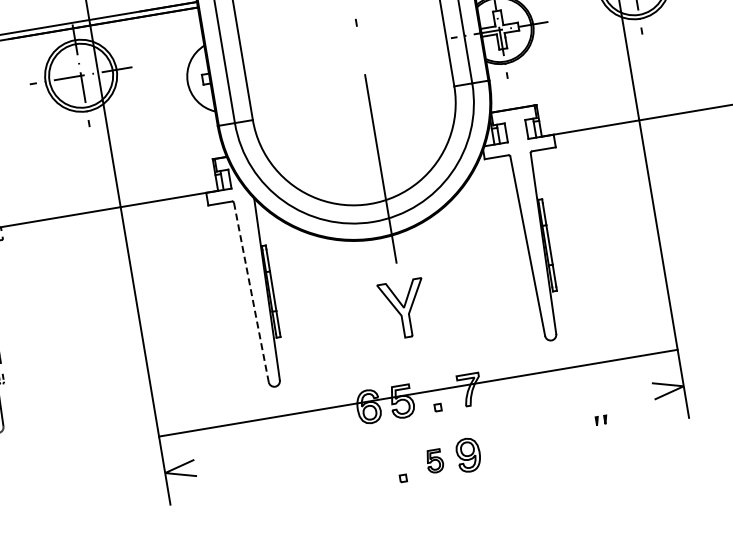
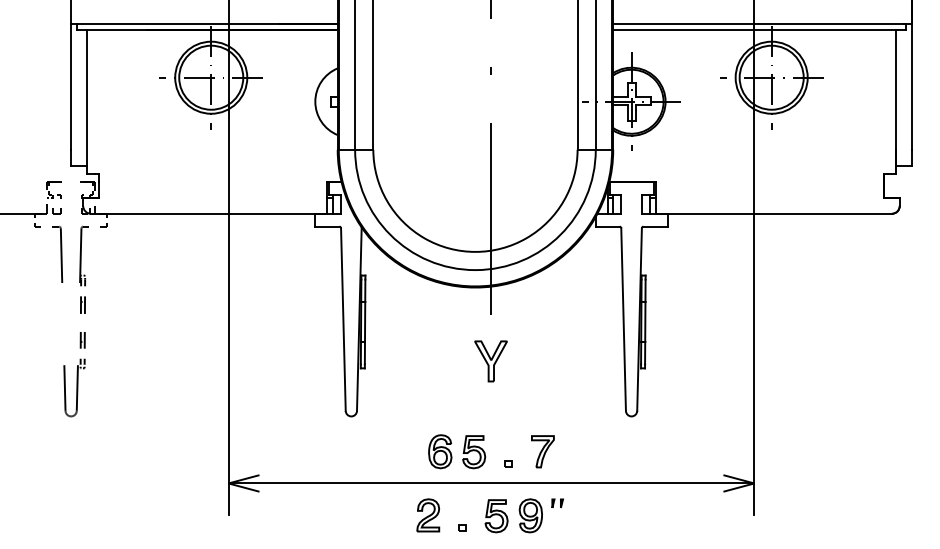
line: (251, 293) -> (343, 320), dashed -> solid
part: (403, 309) -> (490, 361), size x0.71
line: (418, 393) -> (491, 483), moved
part: (601, 420) -> (557, 503), moved
part: (434, 461) -> (496, 516), size x1.43
part: (367, 471) -> (428, 515), added

